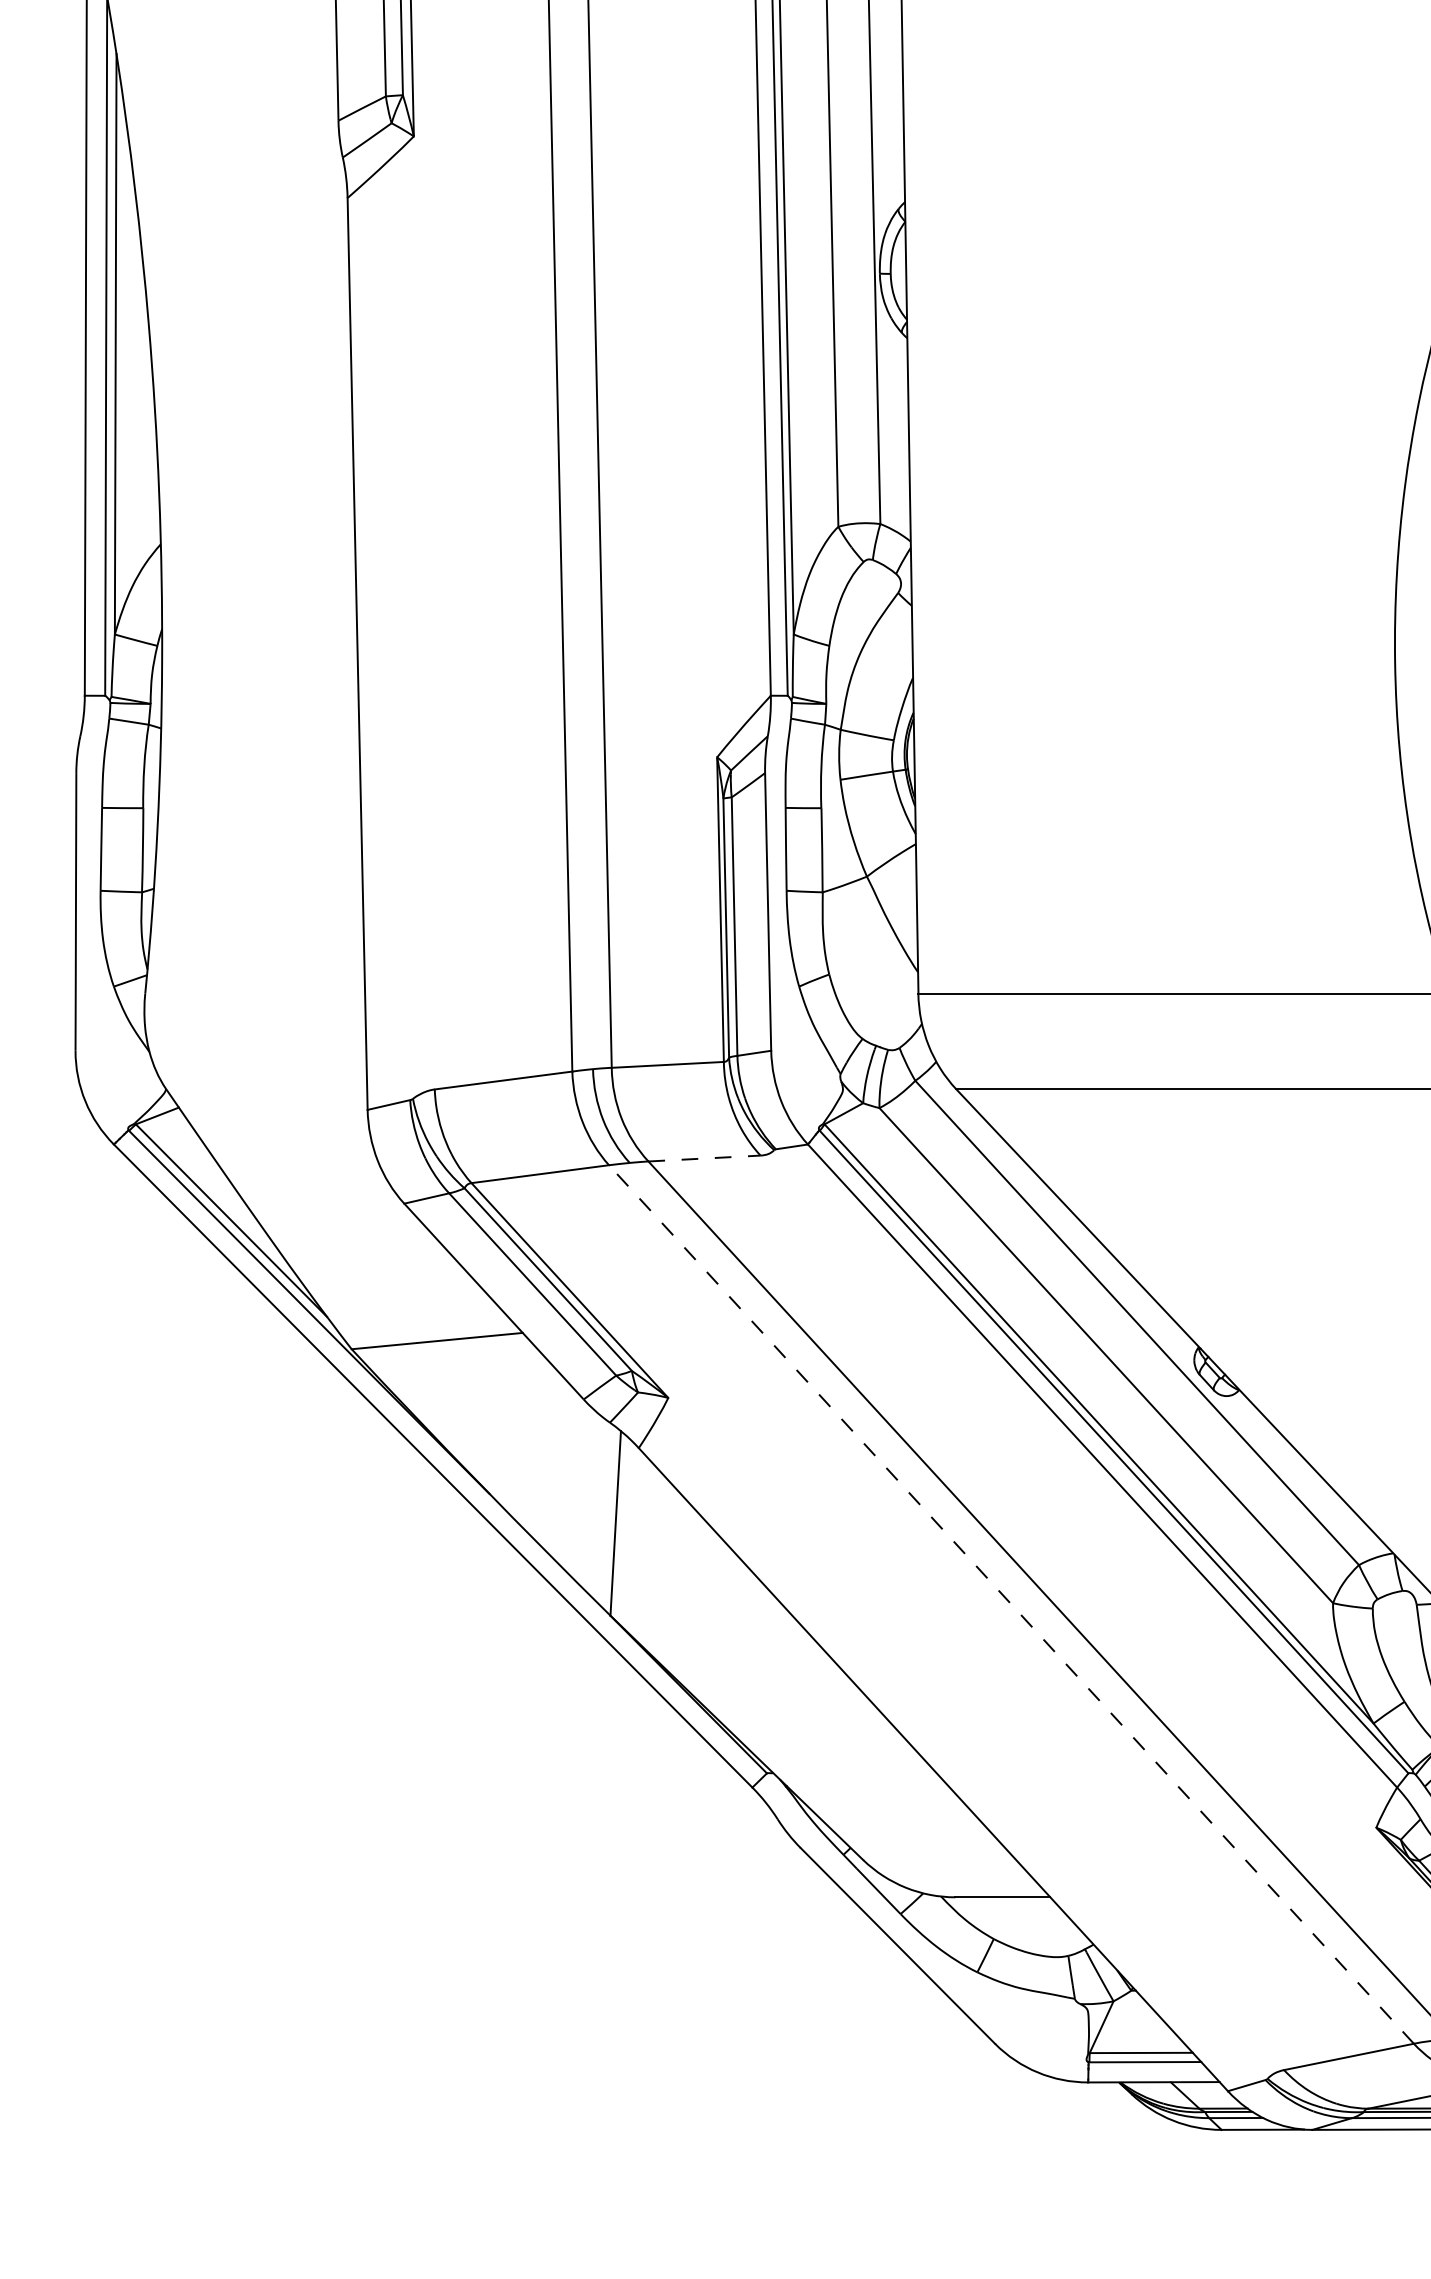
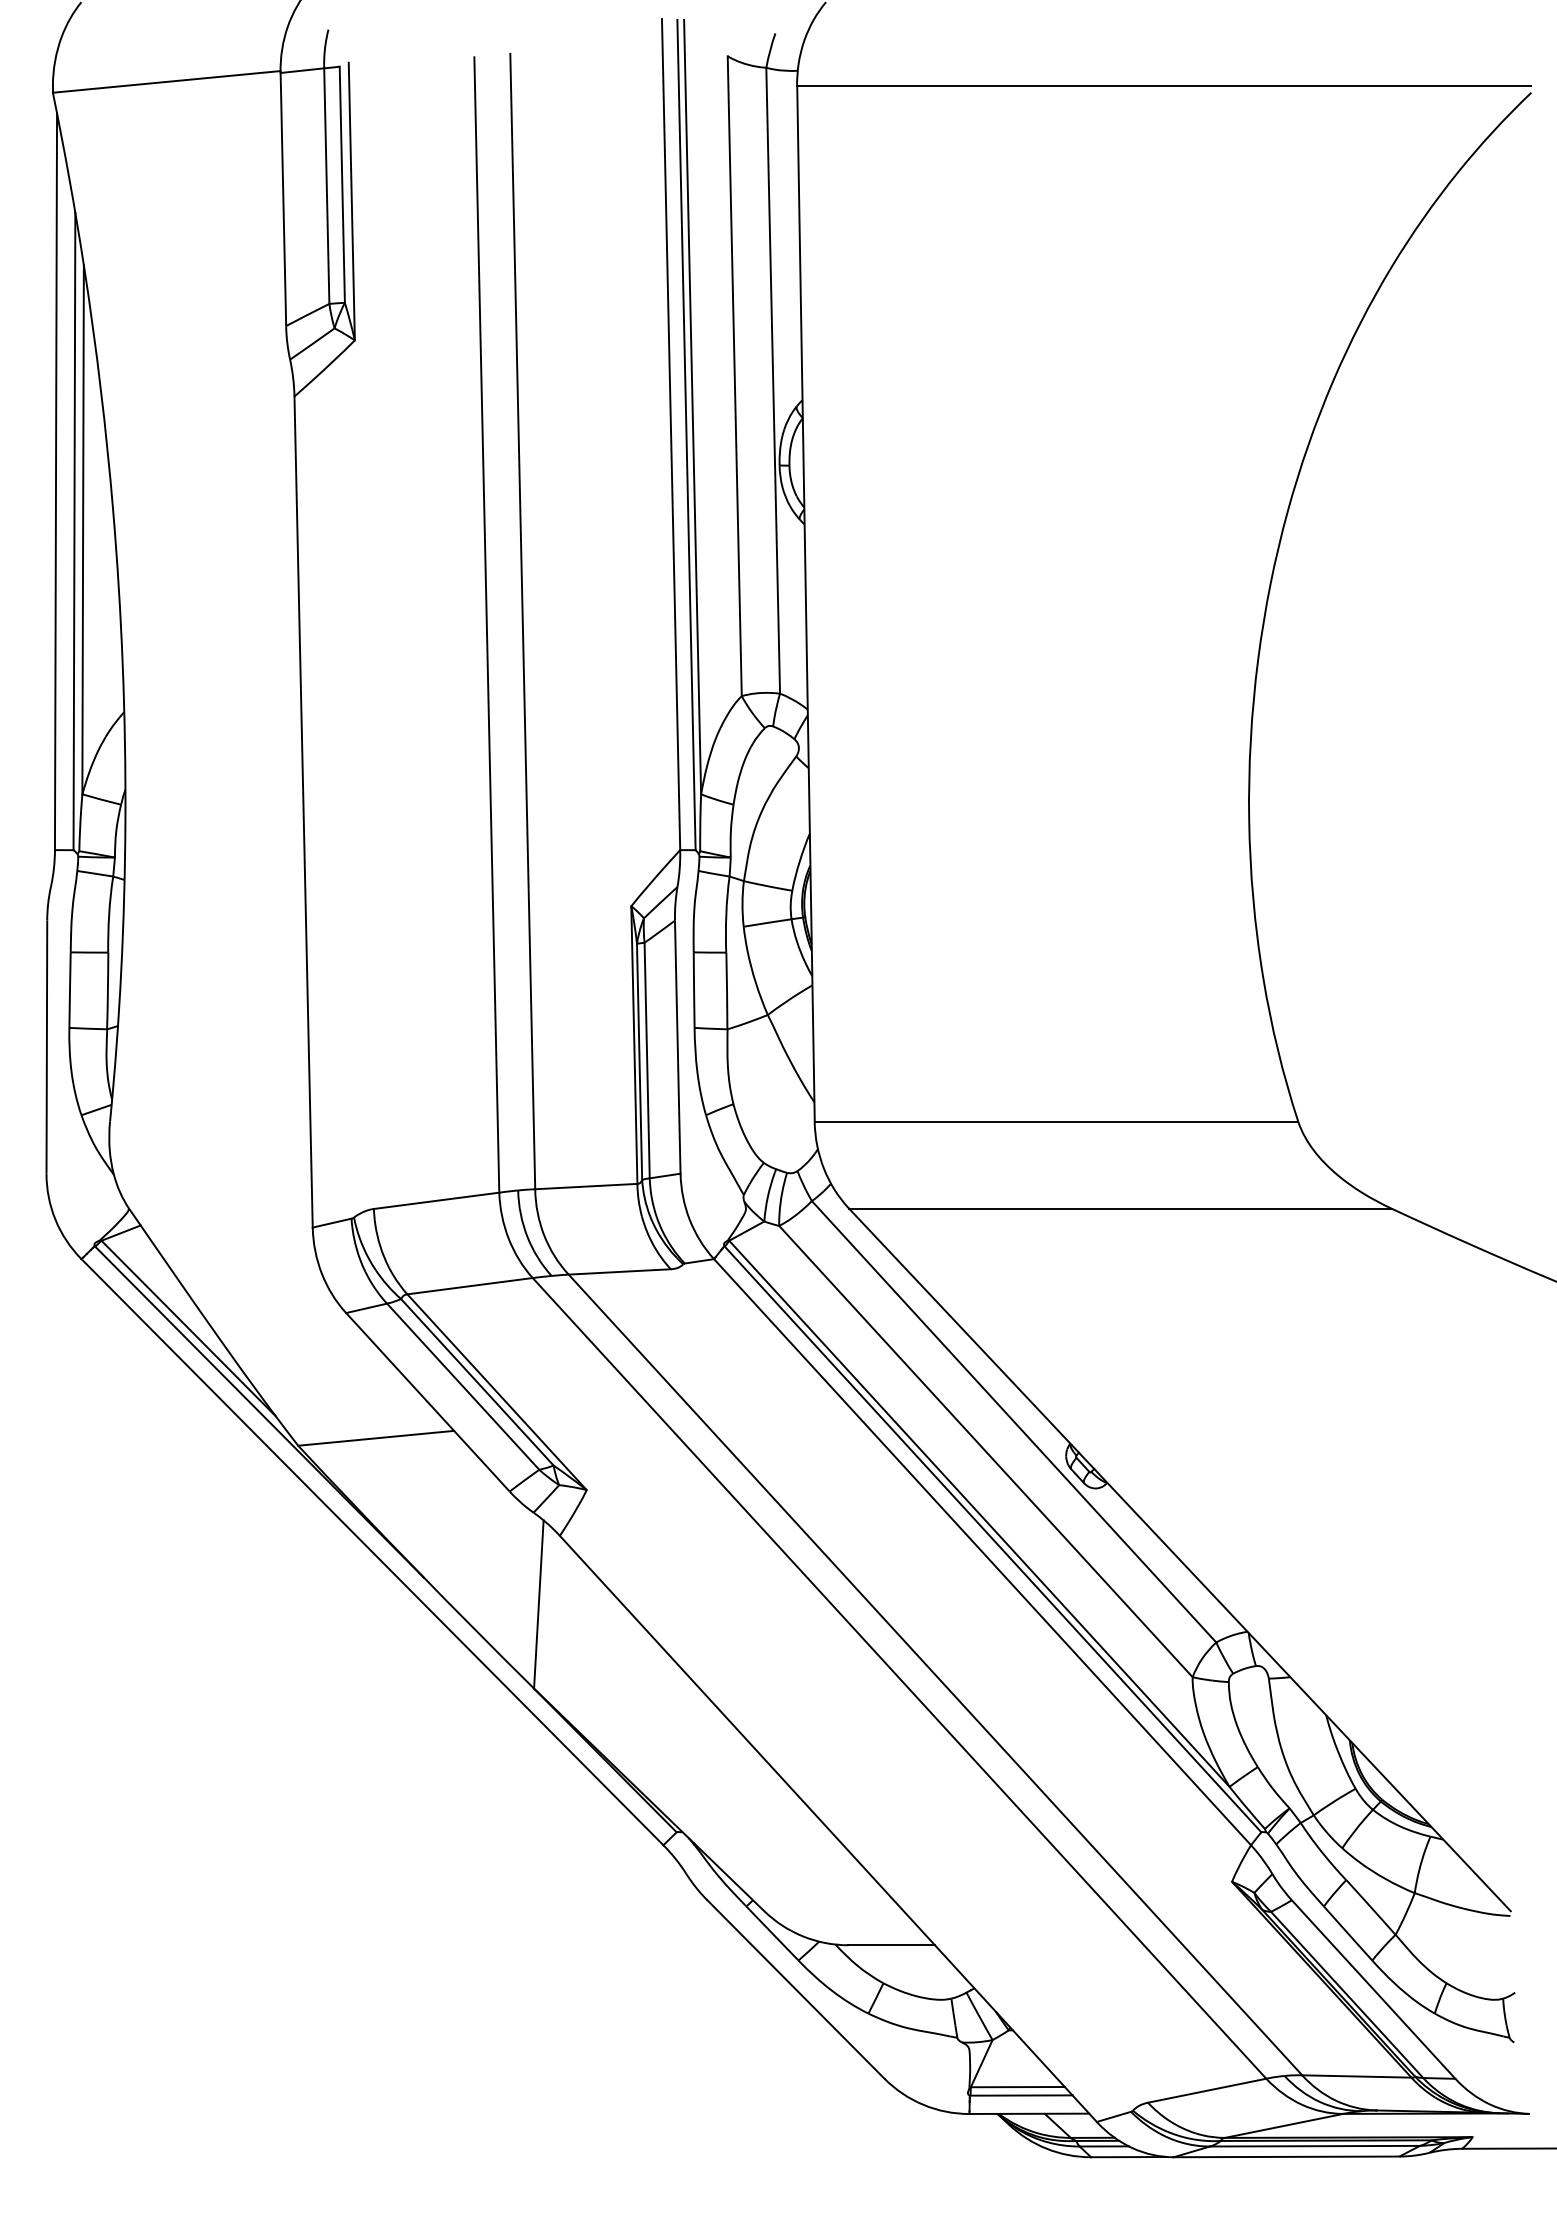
line: (705, 1158) -> (620, 1271), dashed -> solid
line: (1011, 1604) -> (899, 1678), dashed -> solid

